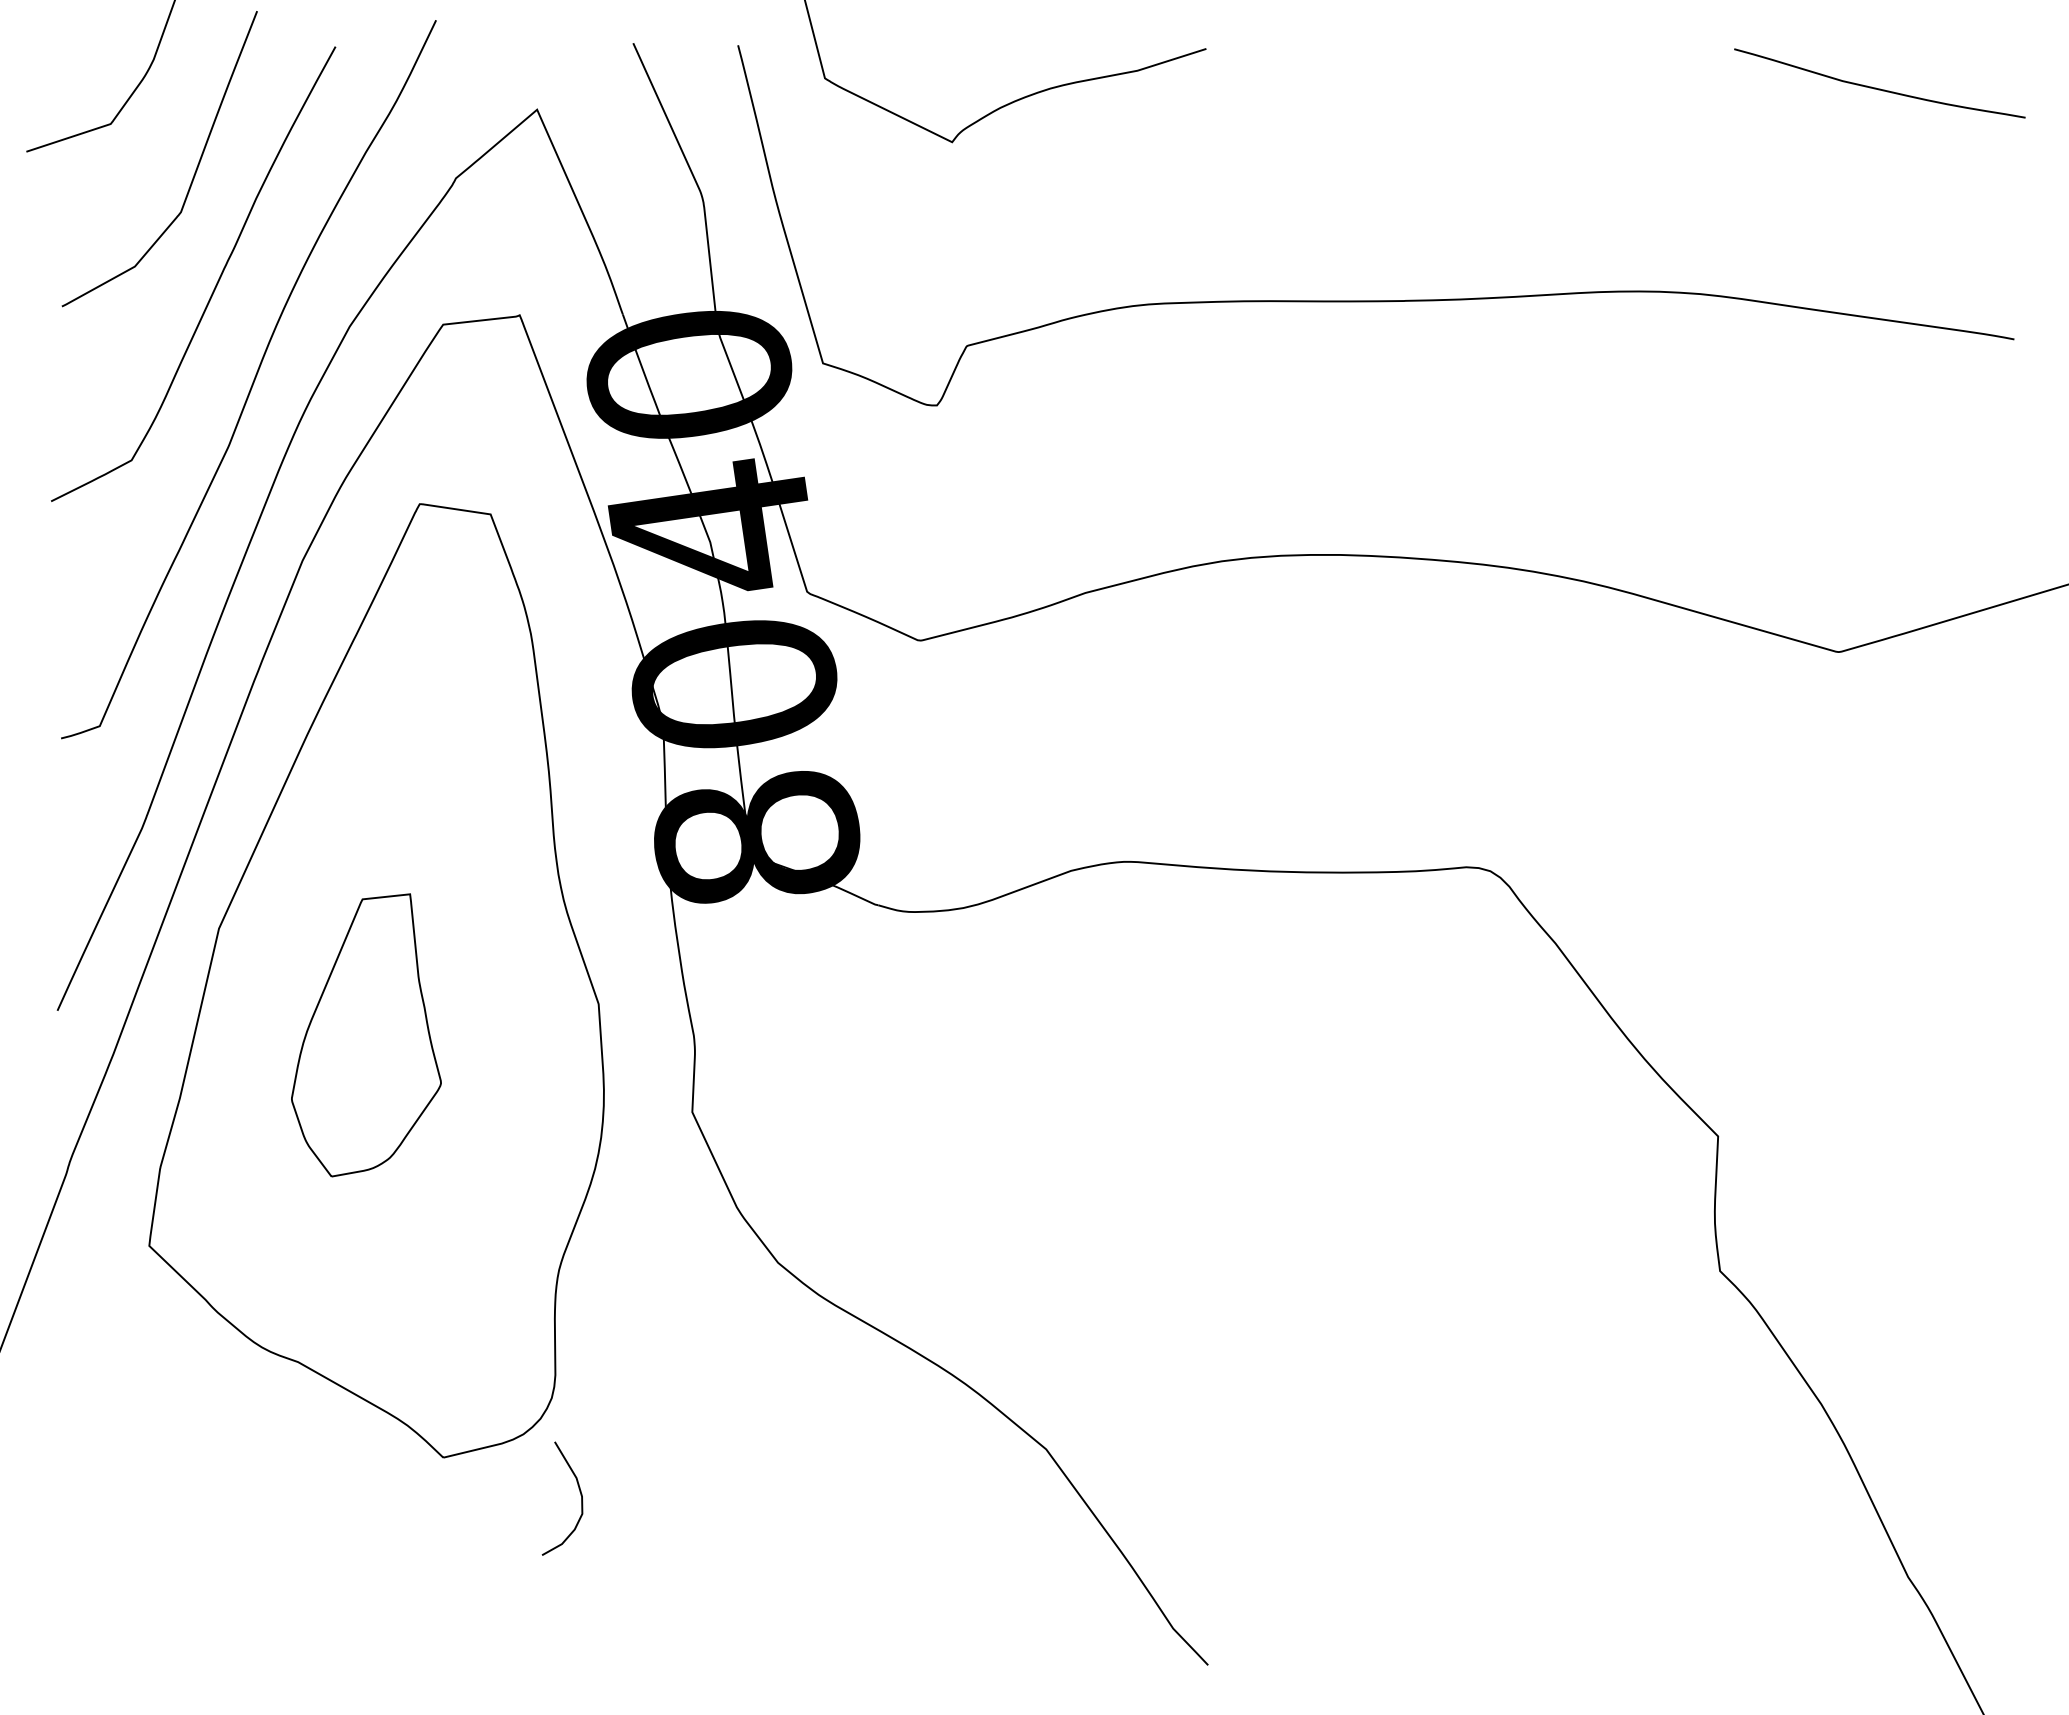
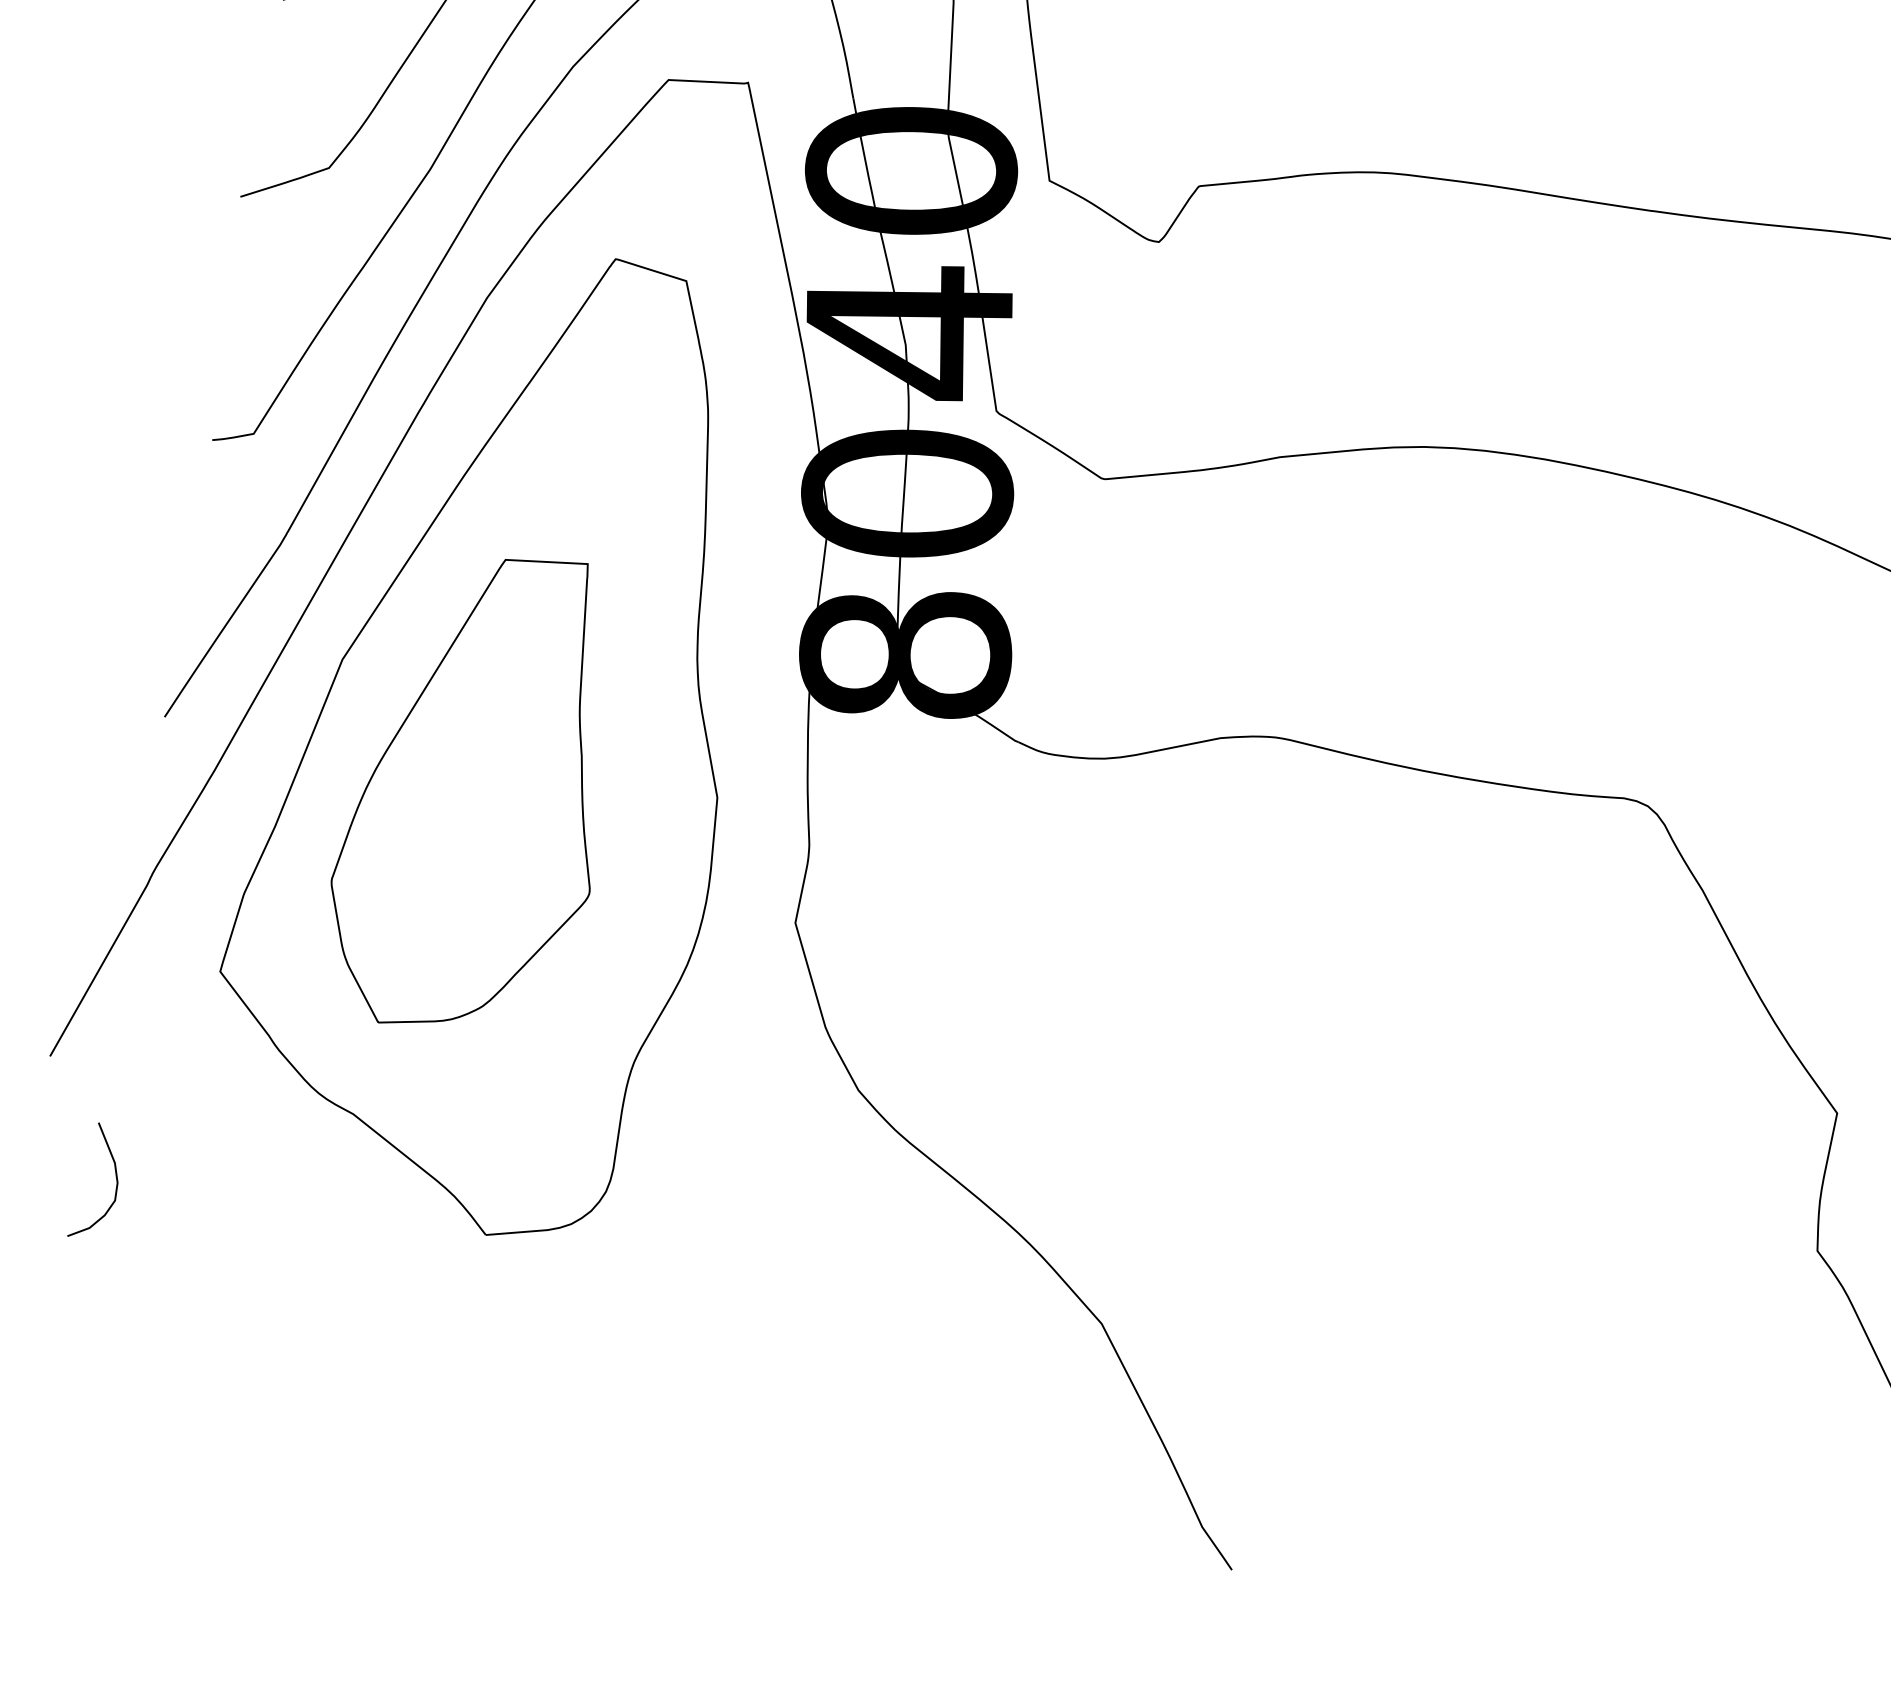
part: (366, 1035) -> (475, 792), size x1.67
curve: (579, 1492) -> (115, 1178), moved

